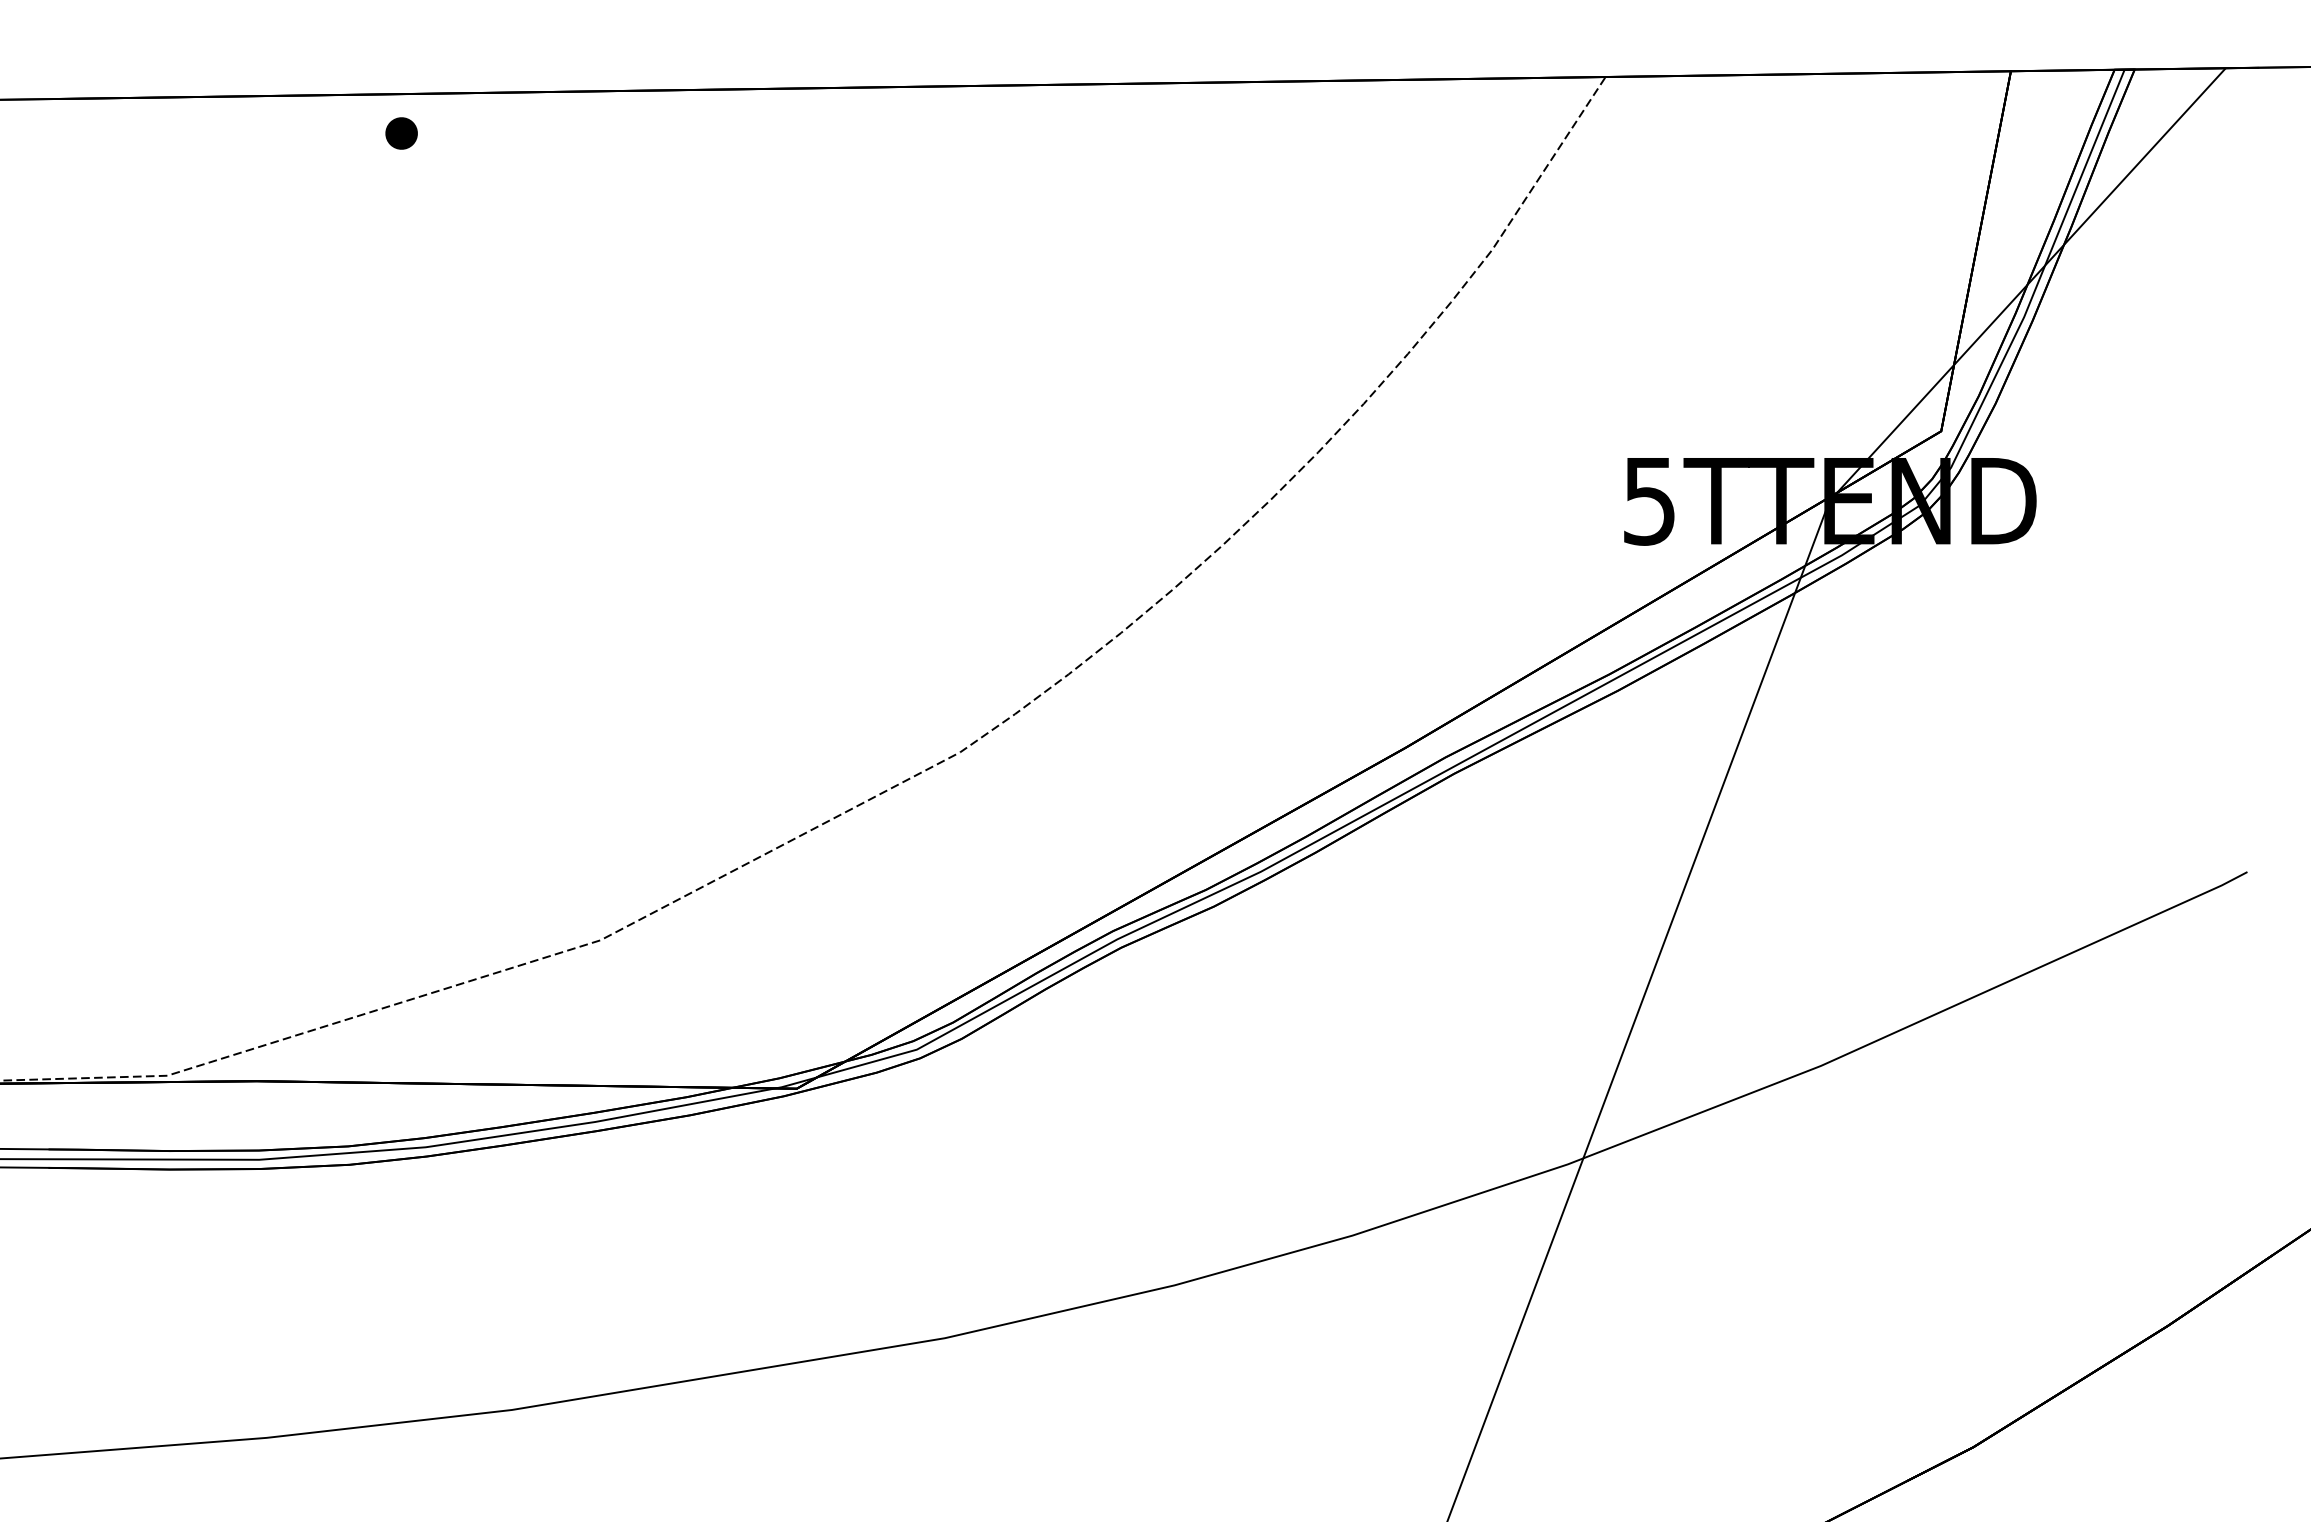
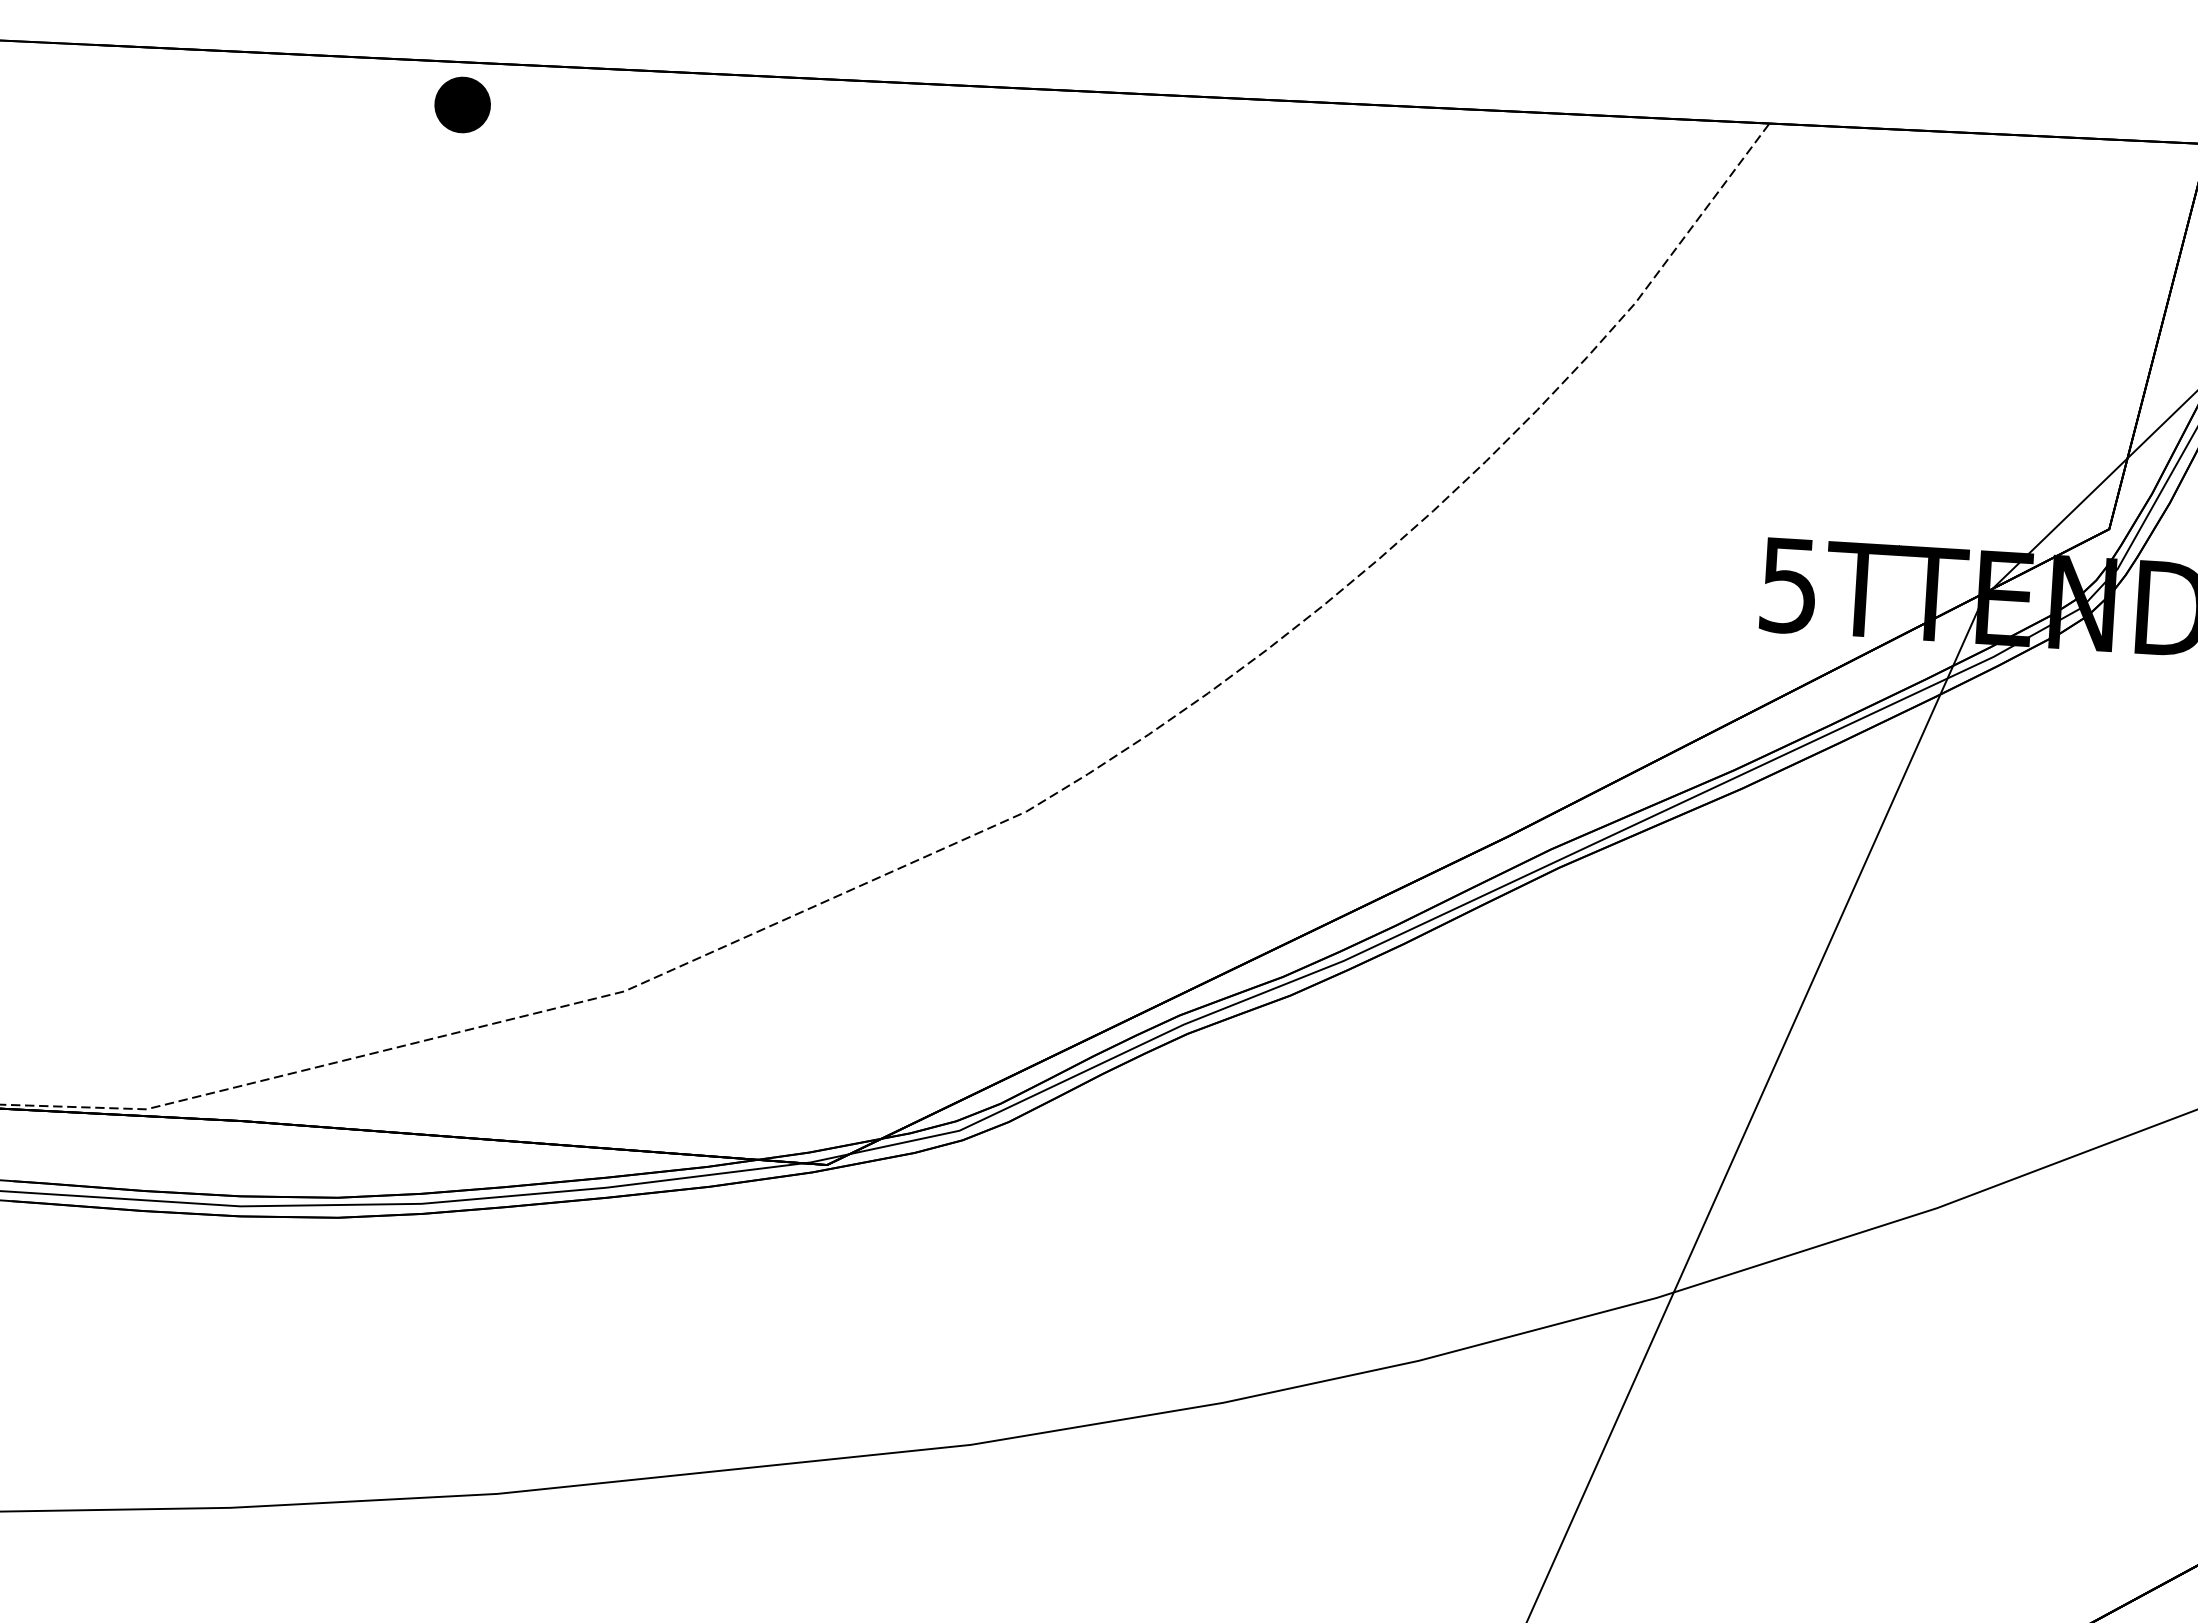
part: (401, 133) -> (462, 104), size x1.6

